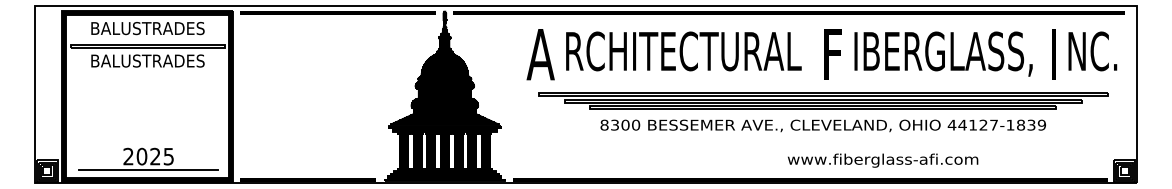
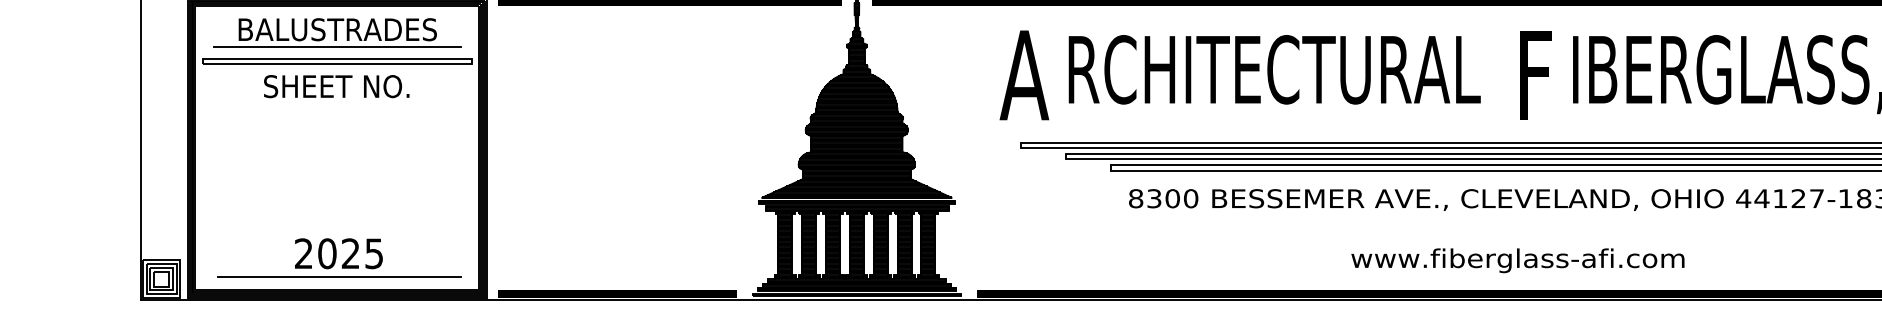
line: (147, 38) -> (336, 47), added
text: (147, 60) -> (336, 85), BALUSTRADES -> SHEET NO.
text: (883, 160) -> (1518, 260), moved

